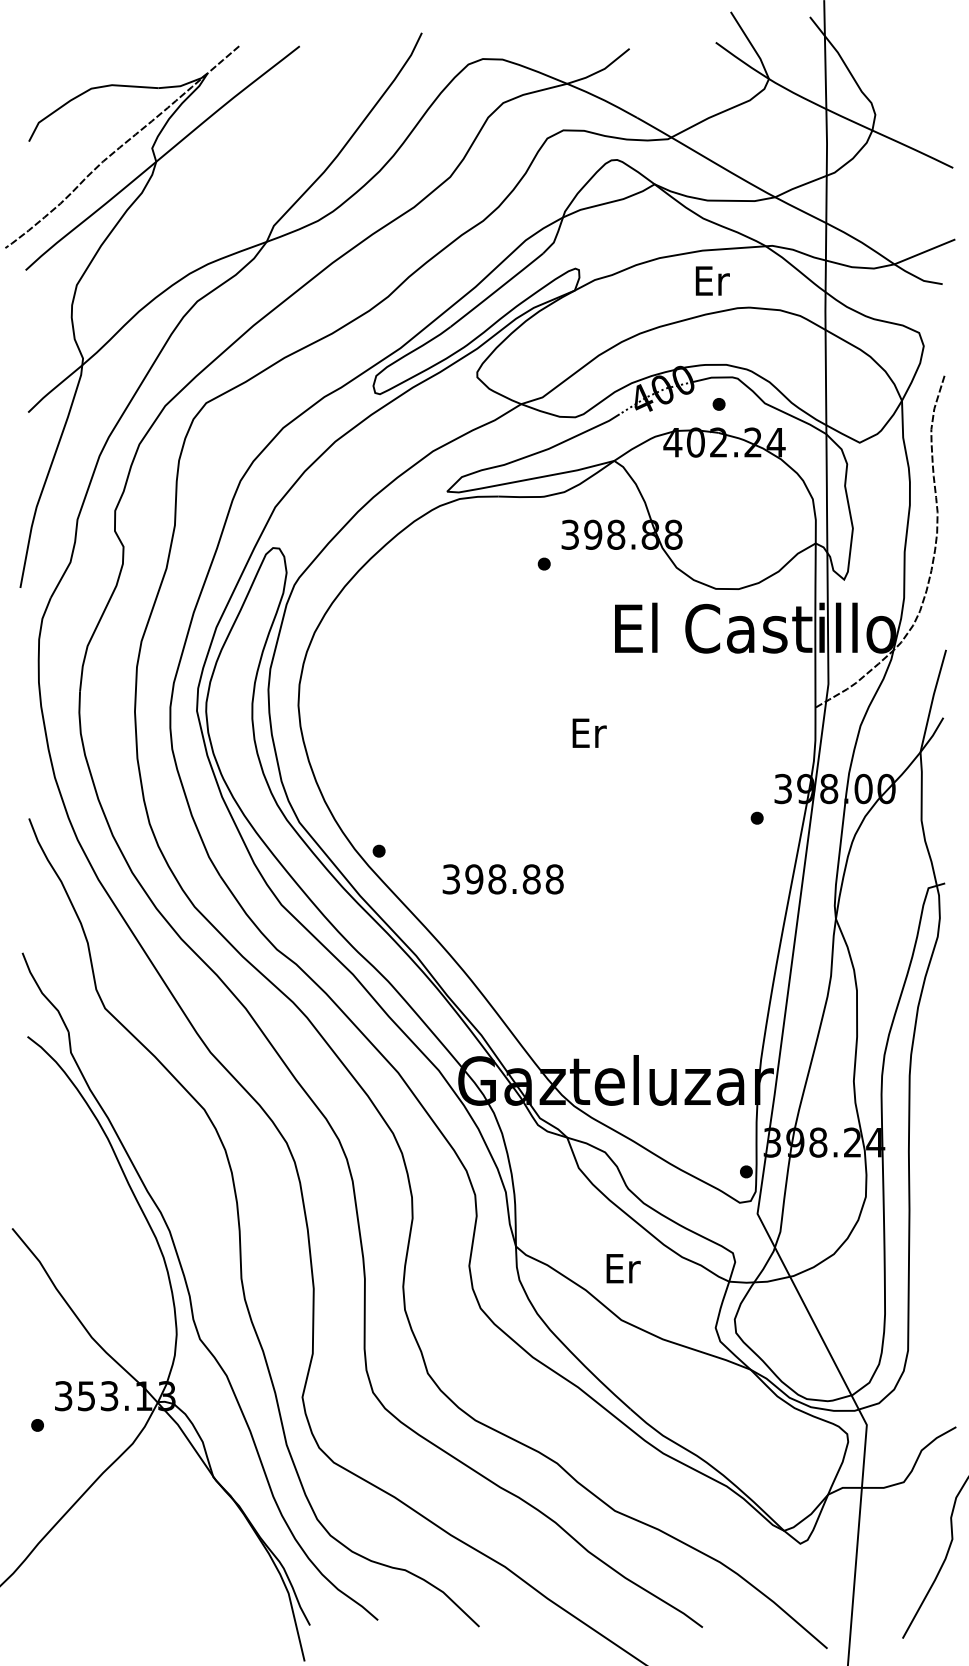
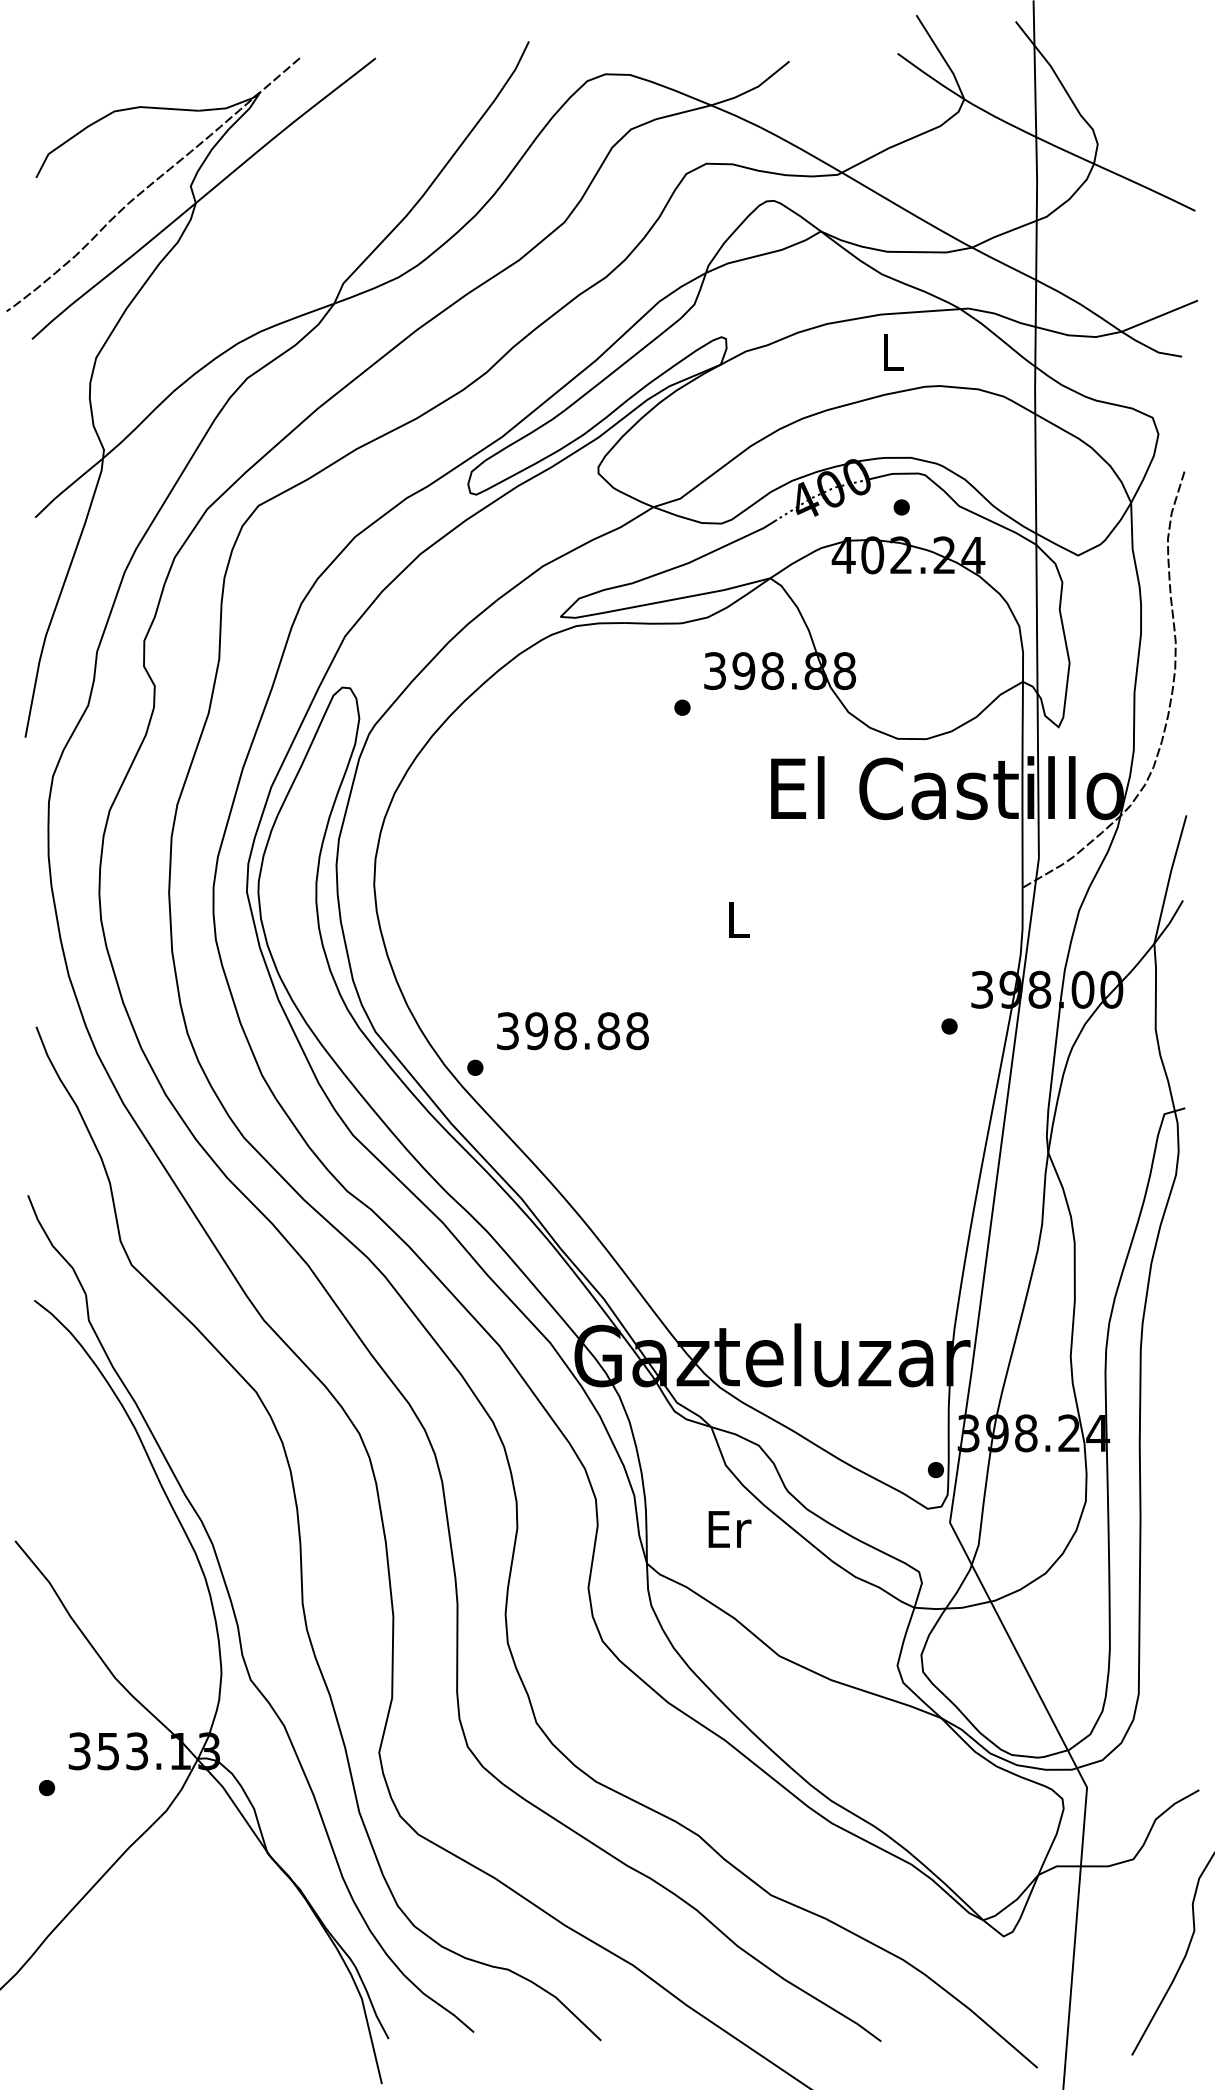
text: (712, 280) -> (893, 352), Er -> L
text: (589, 732) -> (739, 919), Er -> L
text: (502, 879) -> (572, 1031), moved
text: (623, 1268) -> (729, 1529), moved

